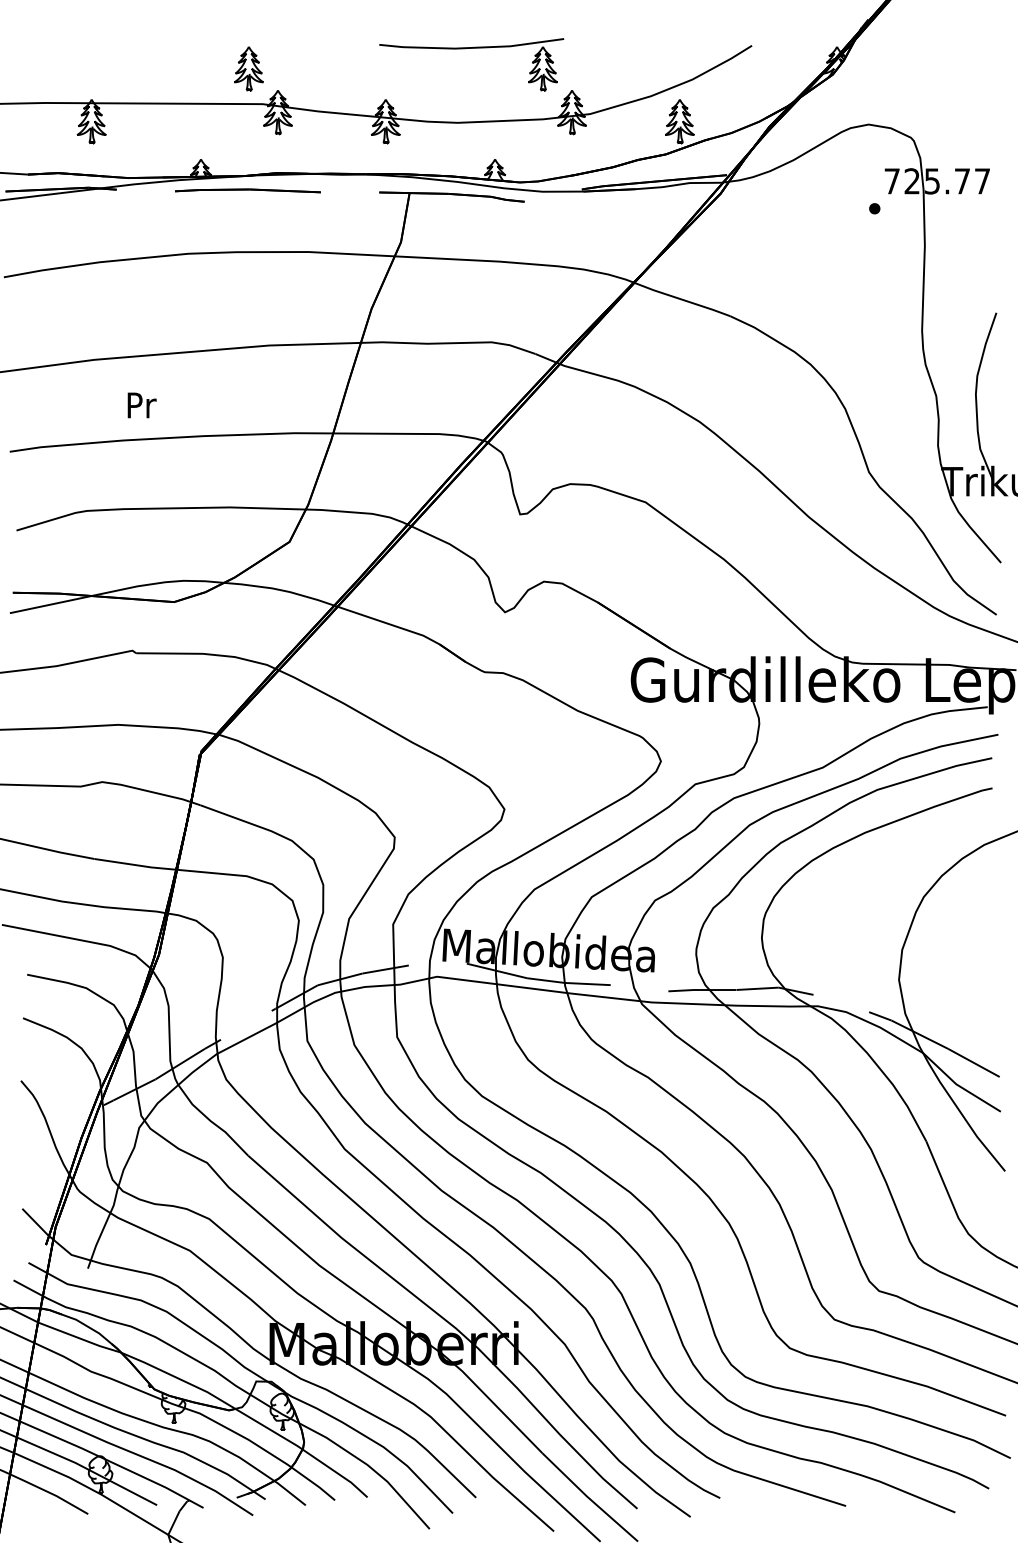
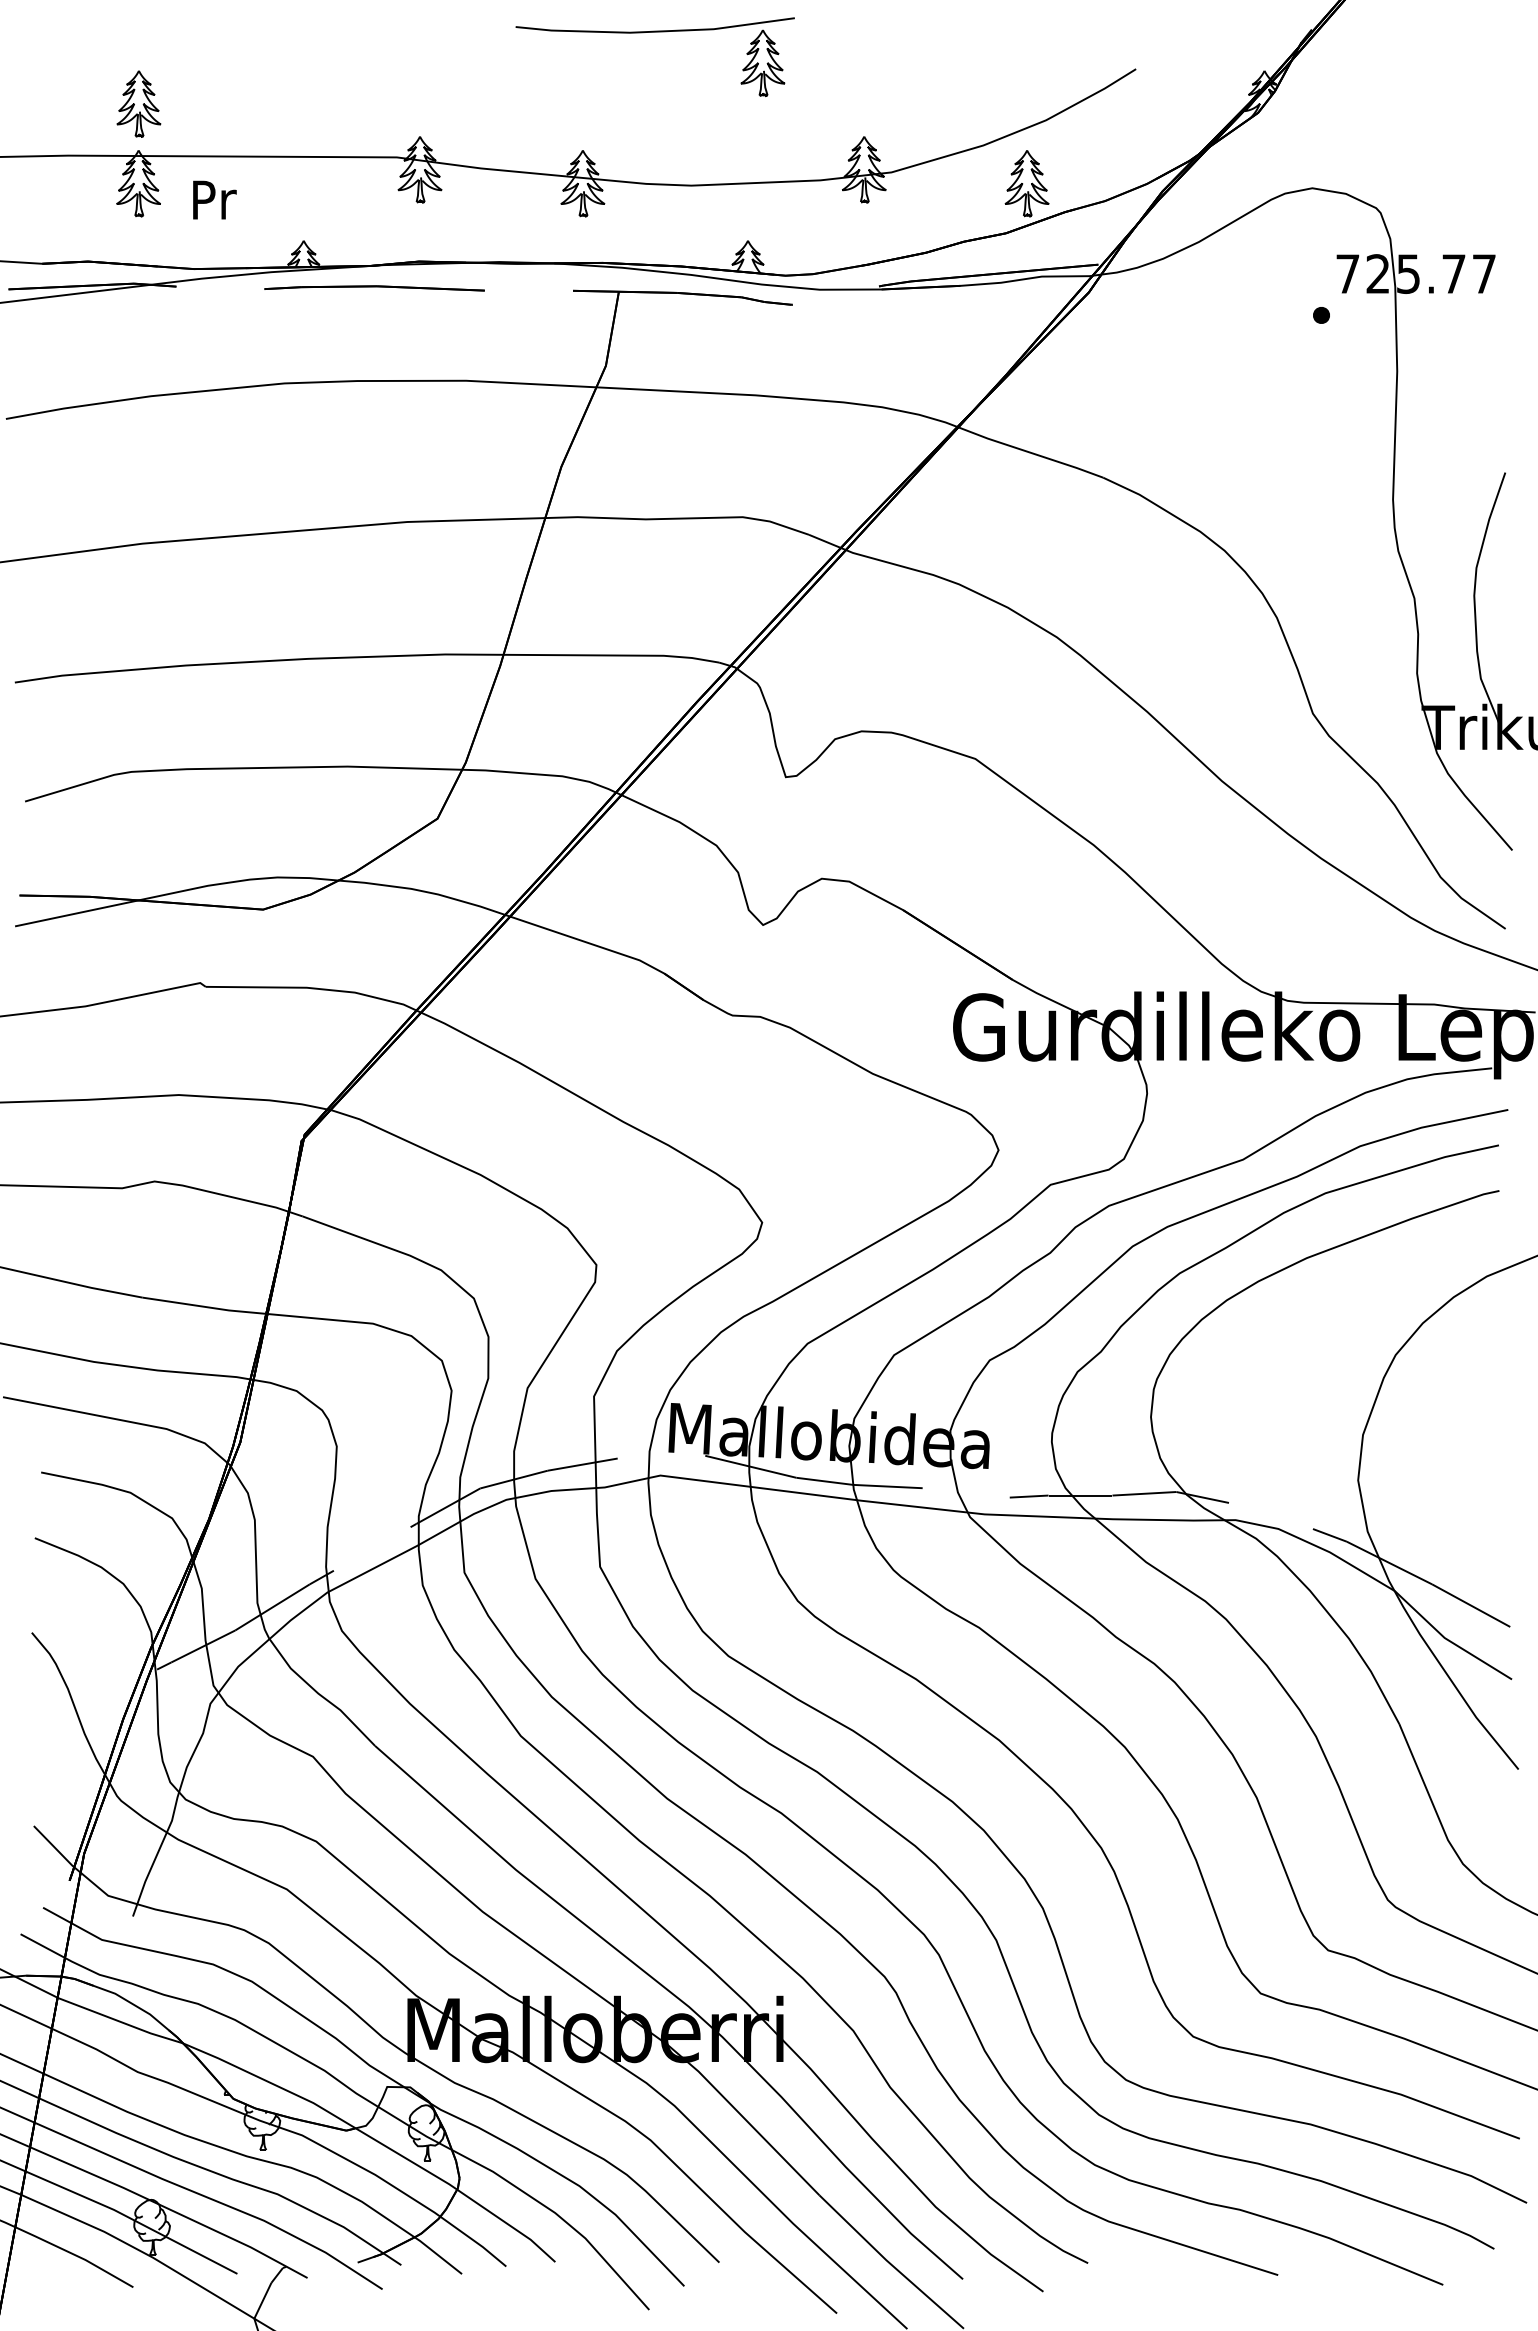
part: (471, 48) -> (654, 32), moved
part: (248, 68) -> (138, 103), moved
text: (141, 405) -> (213, 200), moved

